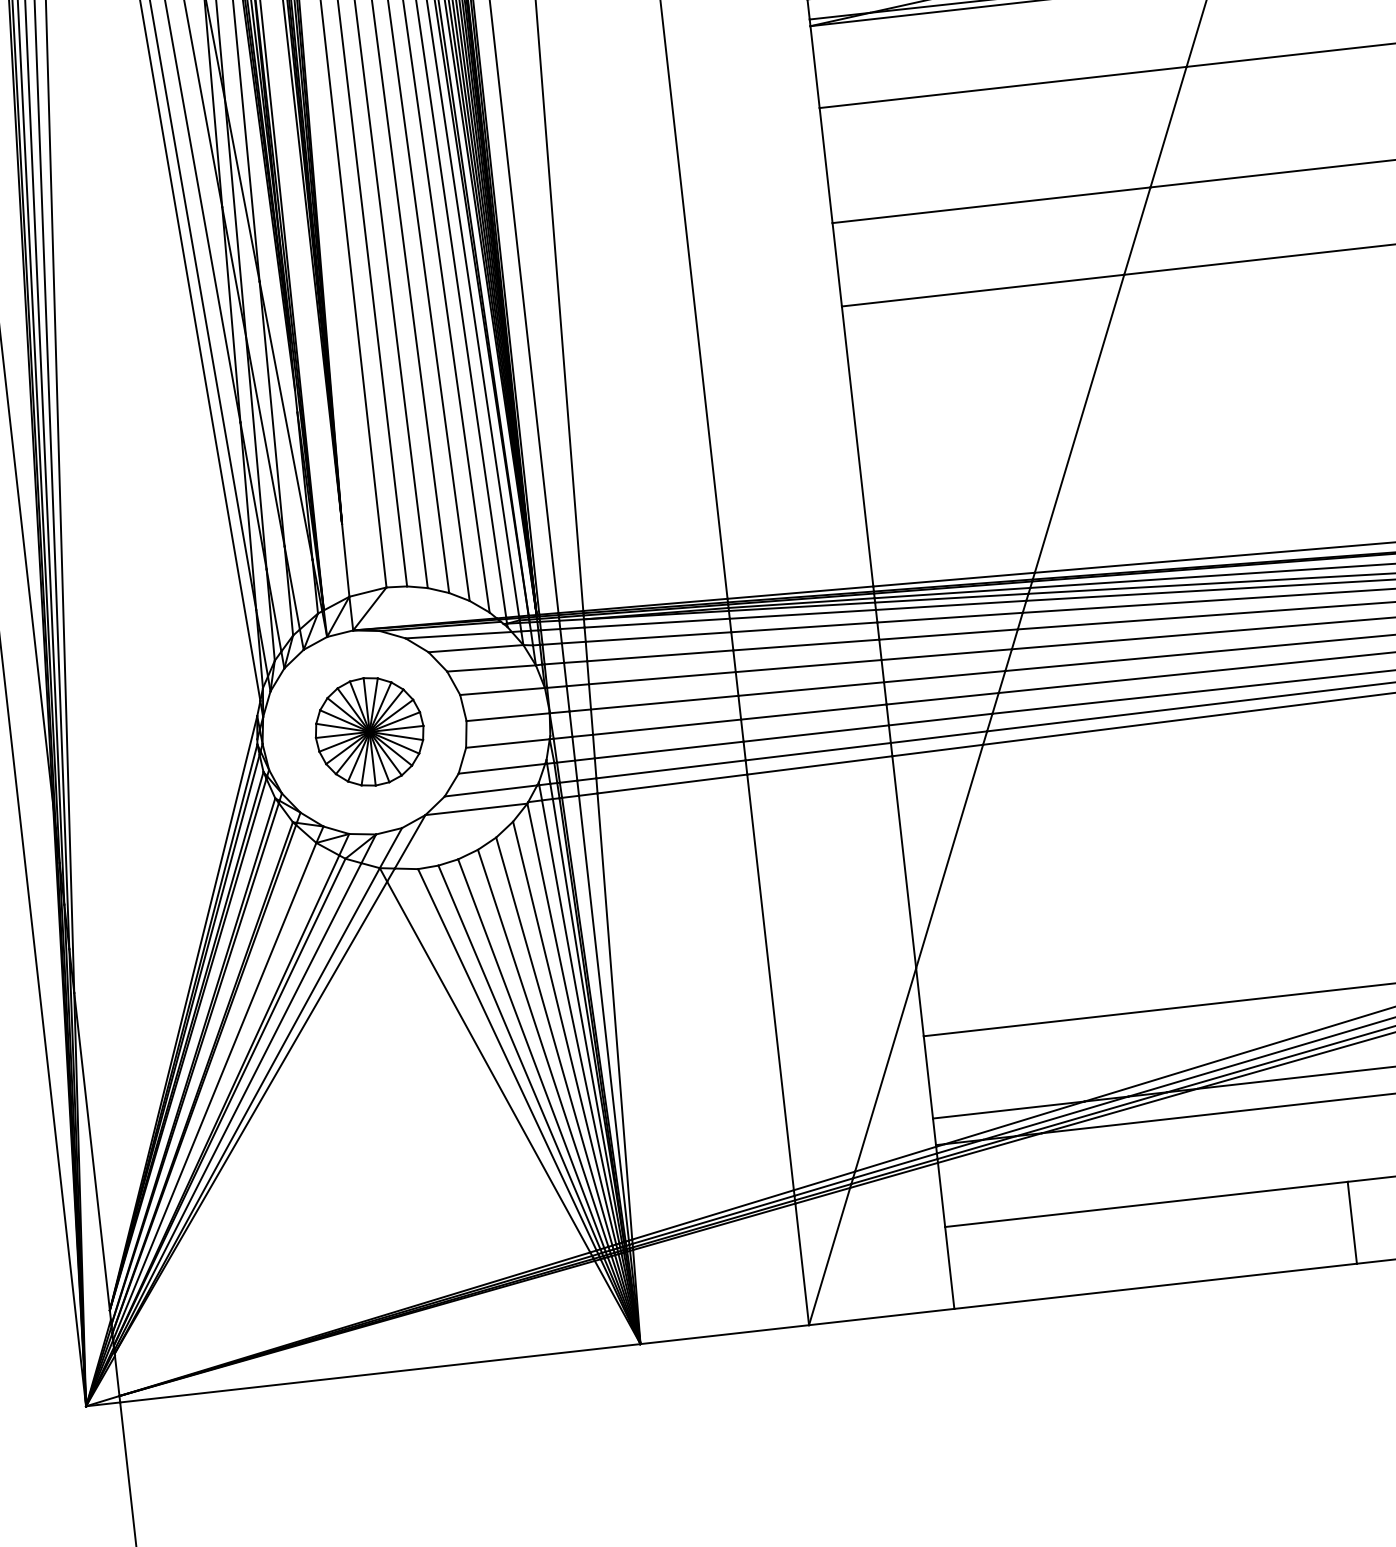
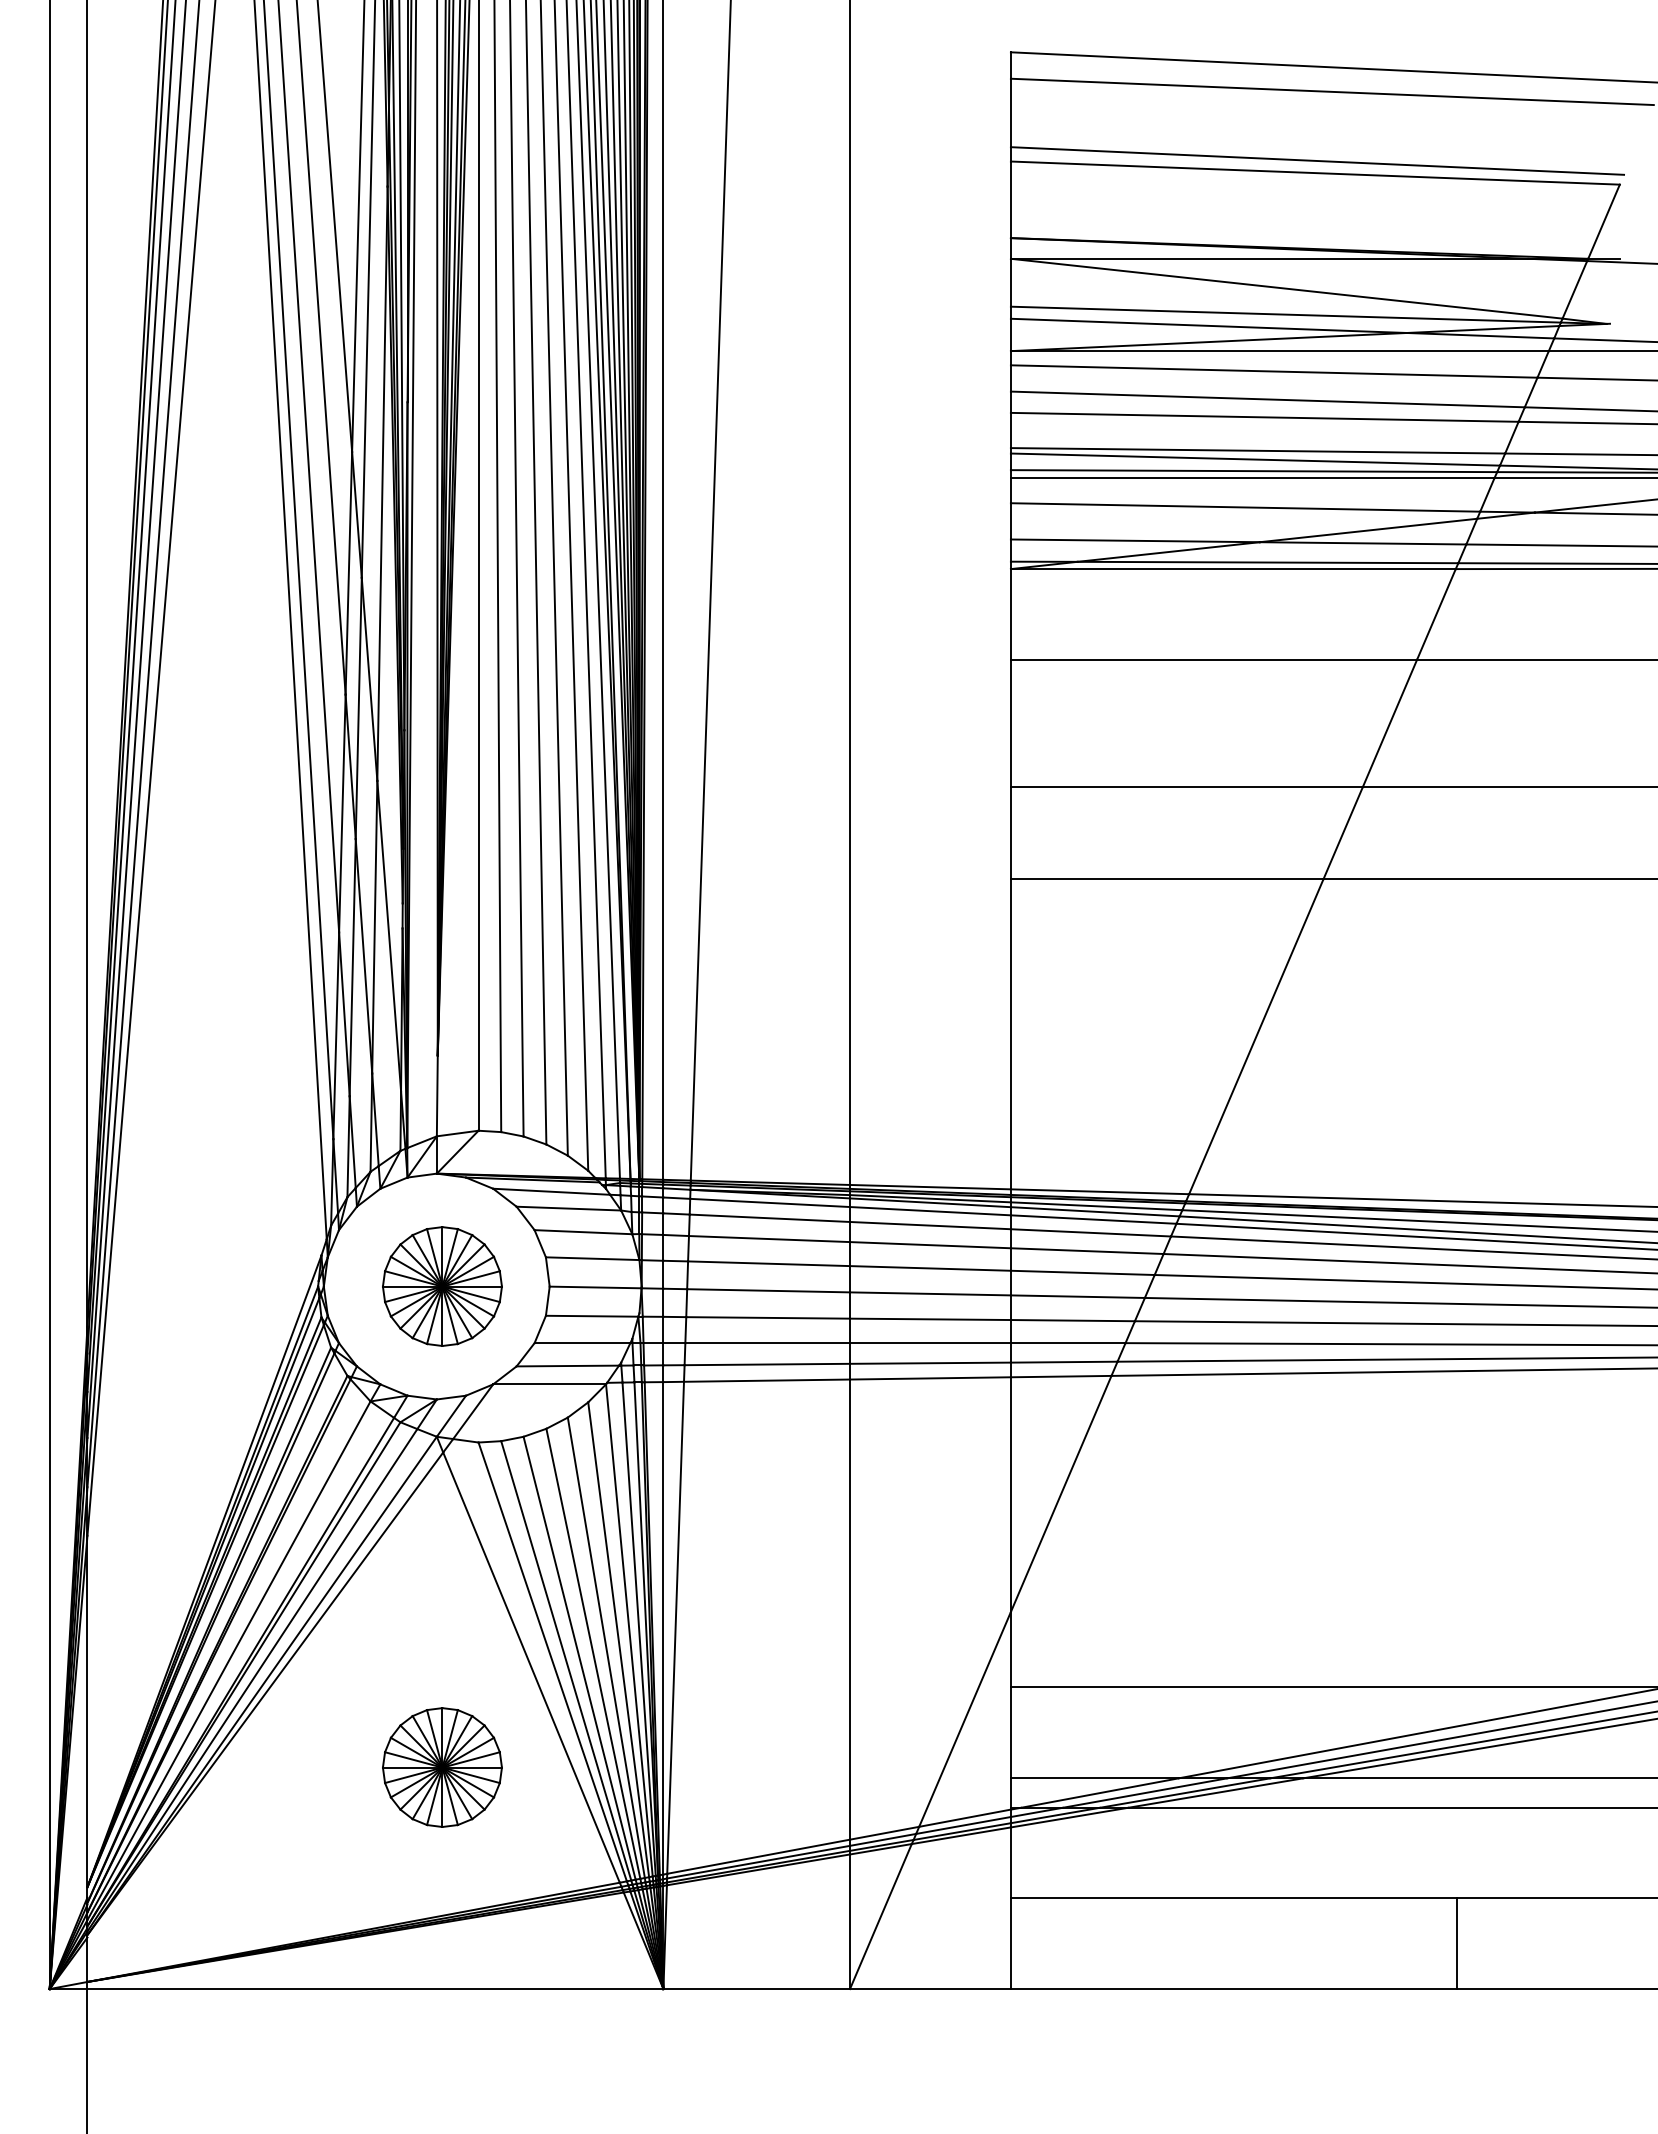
part: (418, 1166) -> (442, 1767), added

